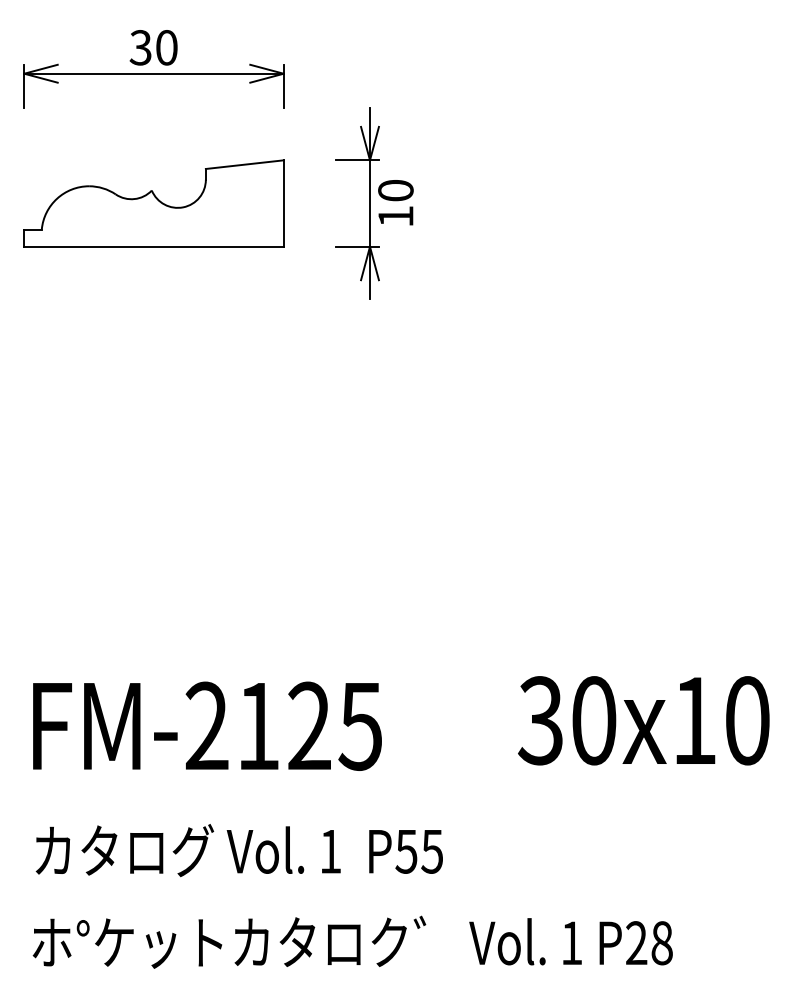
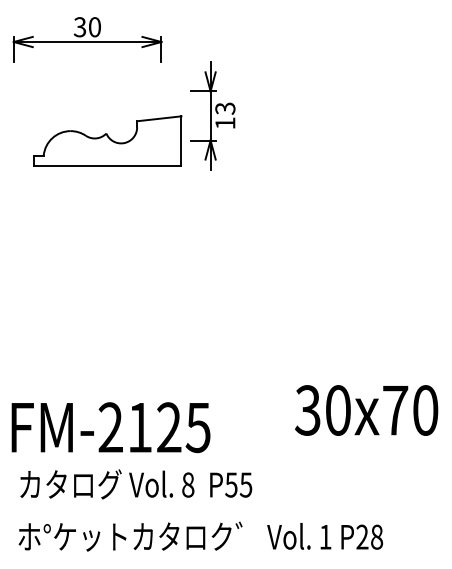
text: (396, 190) -> (225, 108), 10 -> 13
part: (153, 202) -> (107, 140), moved
text: (694, 720) -> (395, 410), 30x10 -> 30x70
text: (206, 726) -> (110, 427), moved
text: (331, 850) -> (188, 484), 1 -> 8

